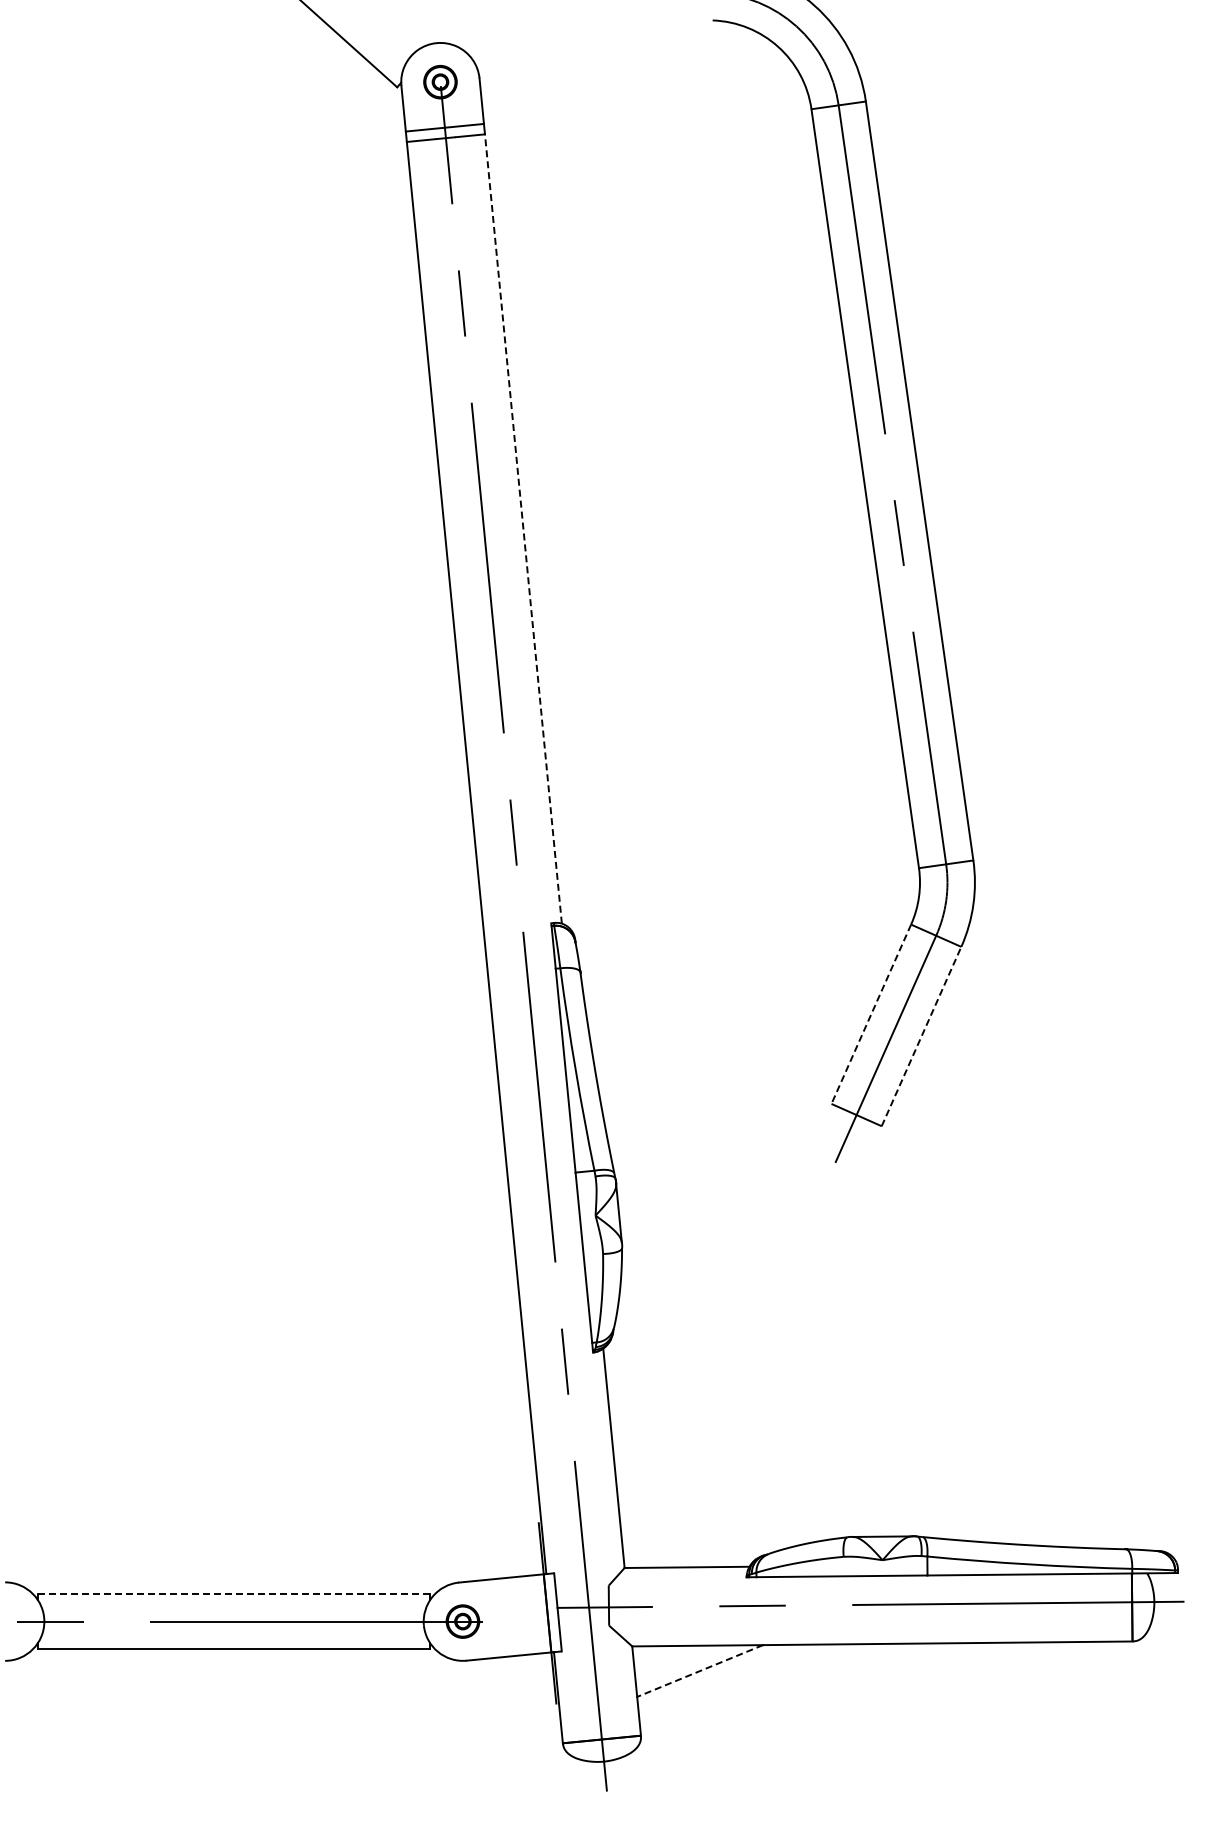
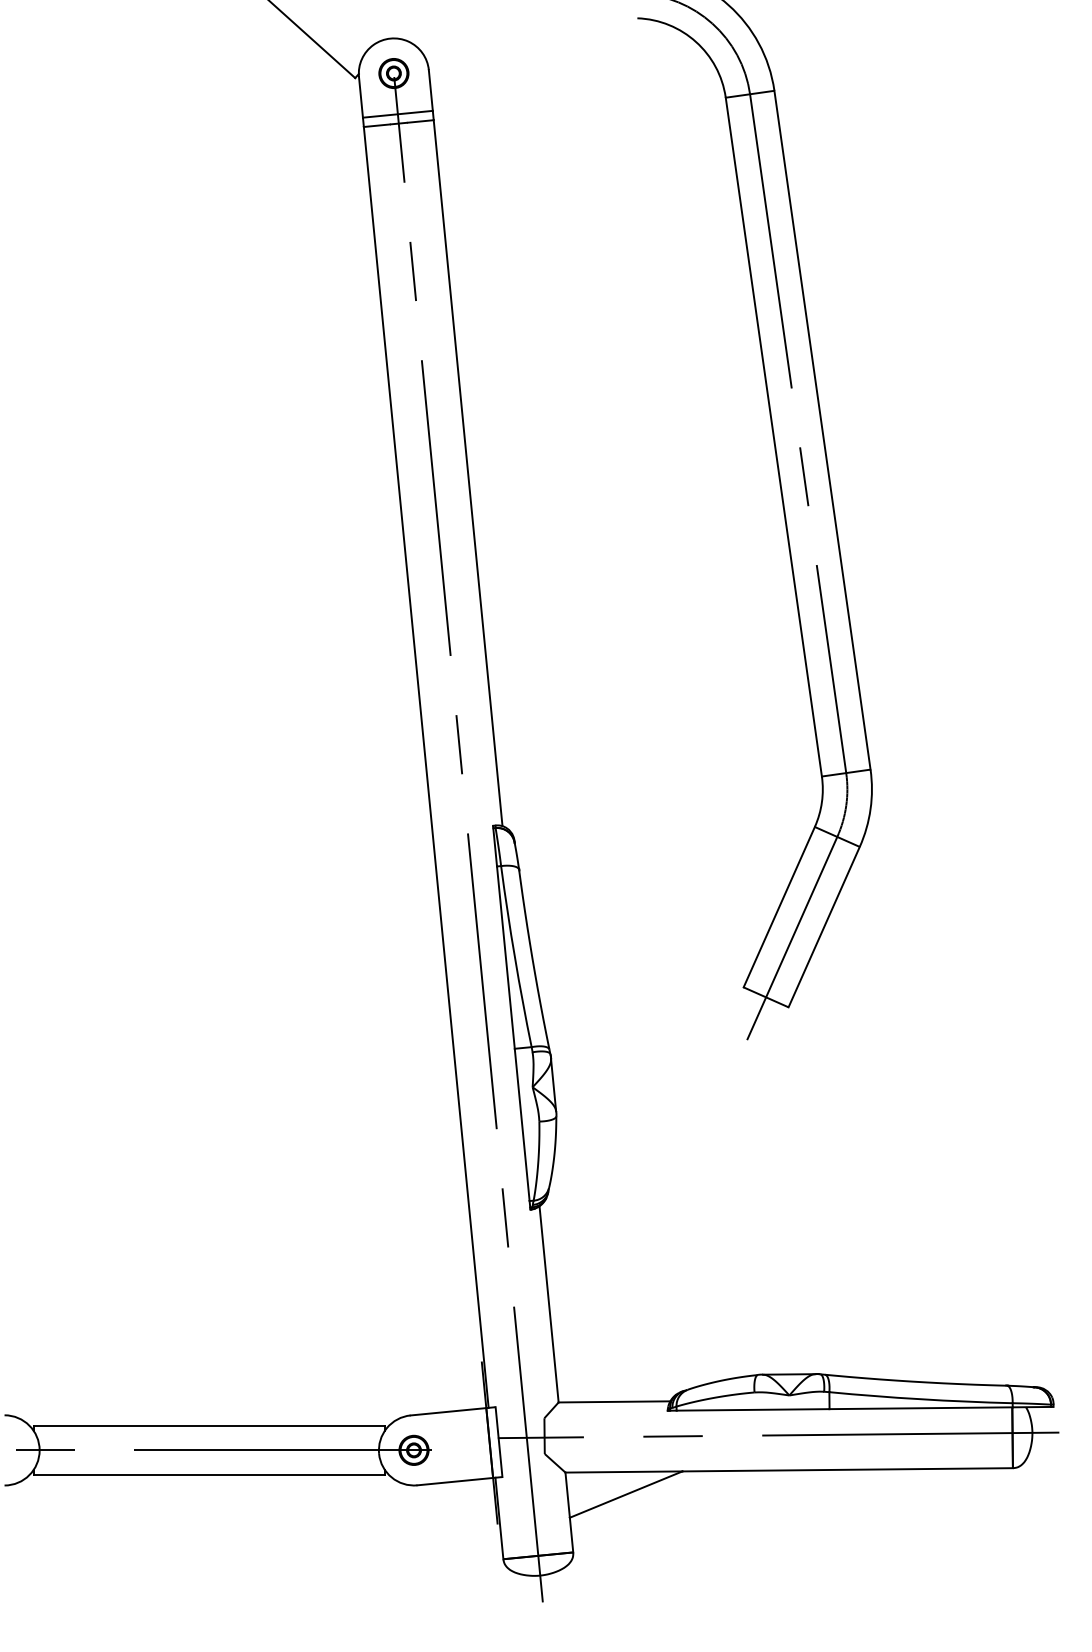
line: (523, 529) -> (468, 473), dashed -> solid
line: (871, 1014) -> (779, 907), dashed -> solid
line: (921, 1036) -> (824, 927), dashed -> solid
line: (233, 1594) -> (208, 1426), dashed -> solid
line: (699, 1671) -> (625, 1495), dashed -> solid

